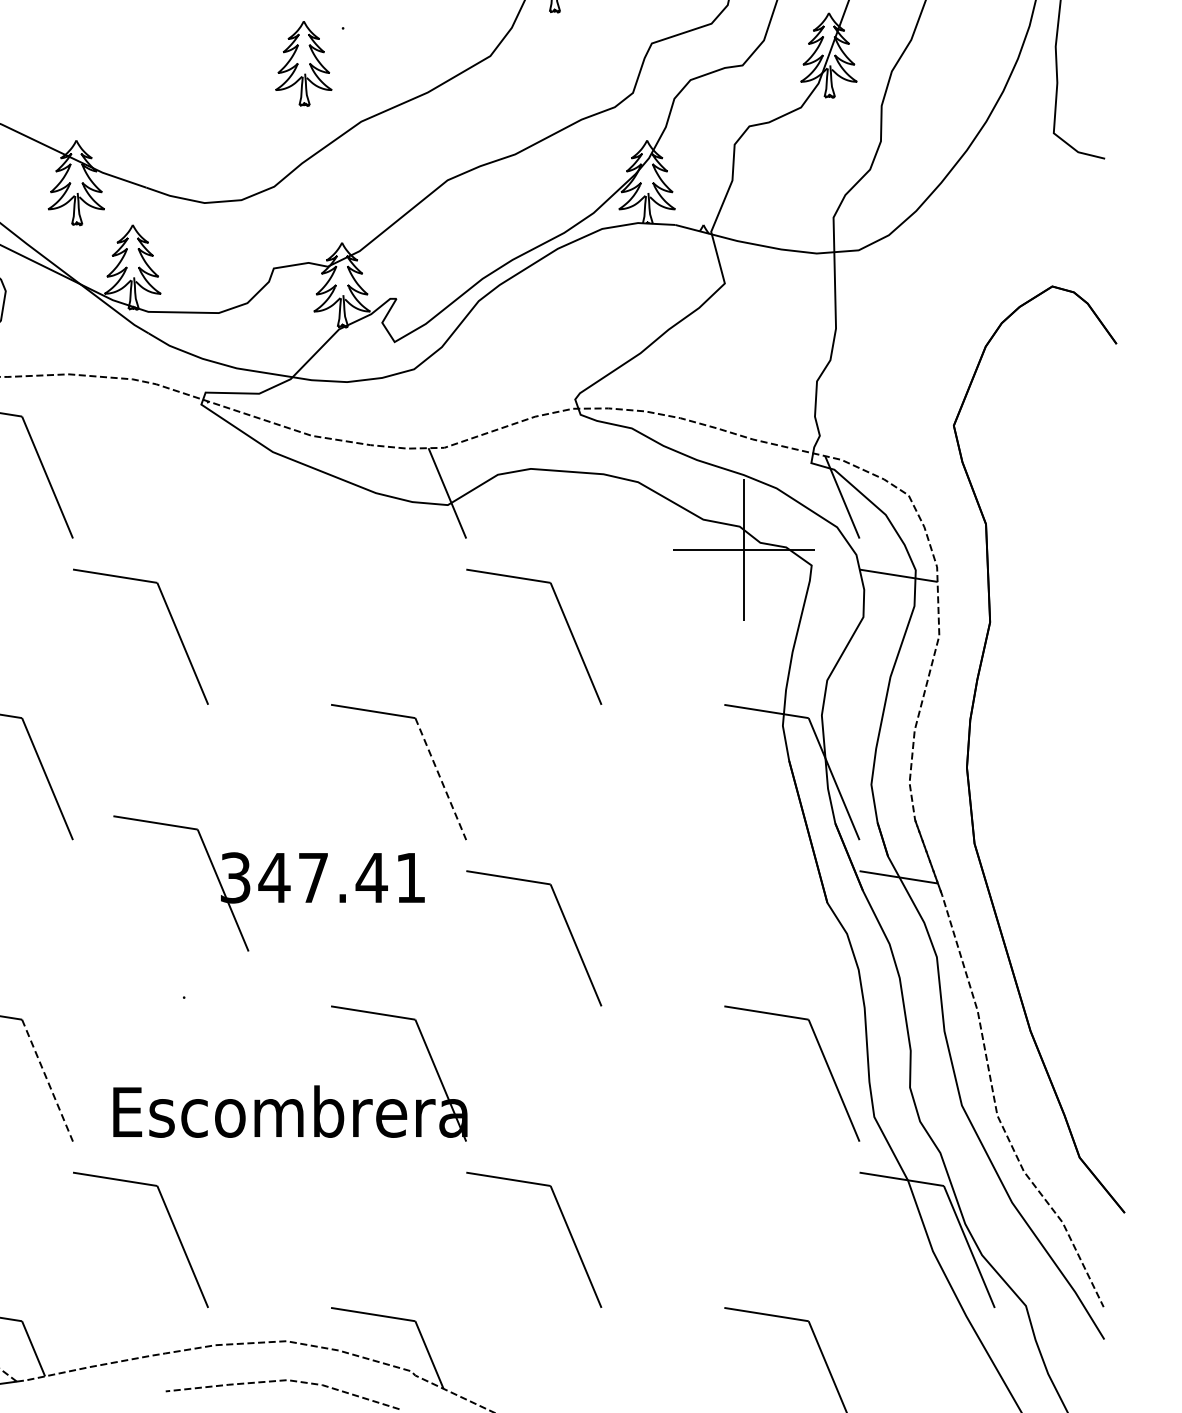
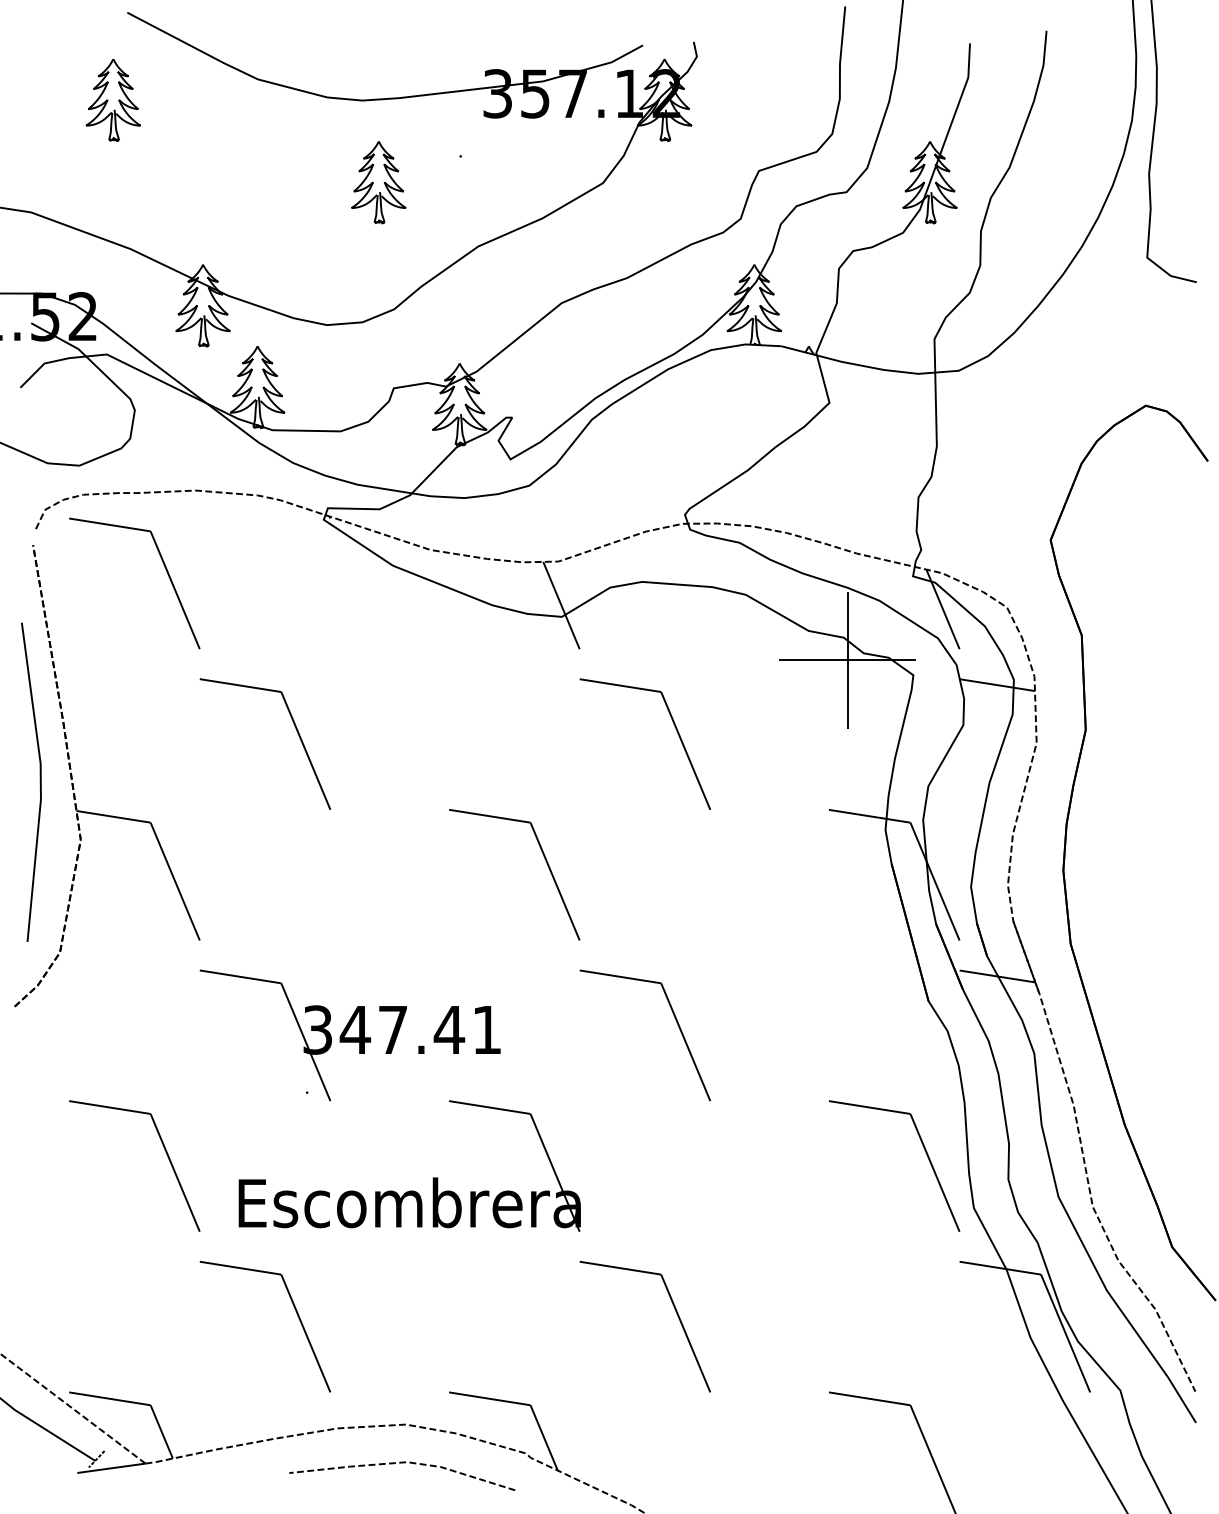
part: (303, 63) -> (378, 182), moved
line: (441, 779) -> (555, 881), dashed -> solid
part: (268, 883) -> (349, 1035), moved
line: (47, 1080) -> (175, 1172), dashed -> solid

